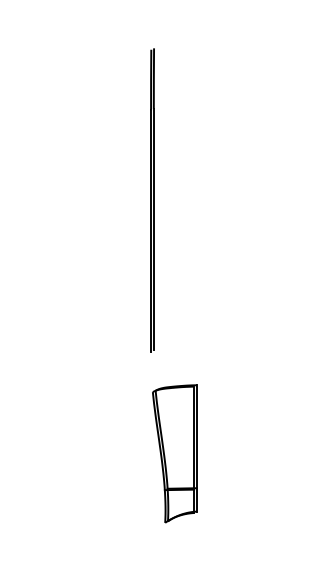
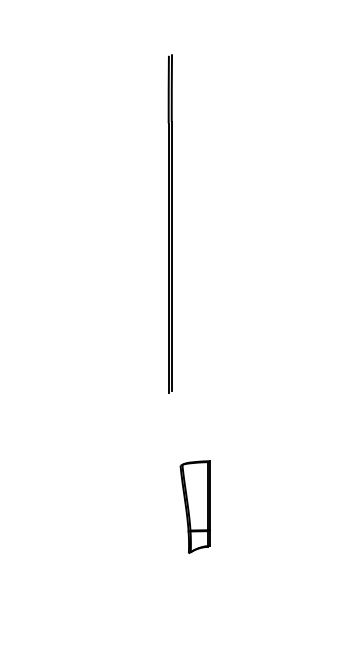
part: (174, 453) -> (194, 506), size x0.6

